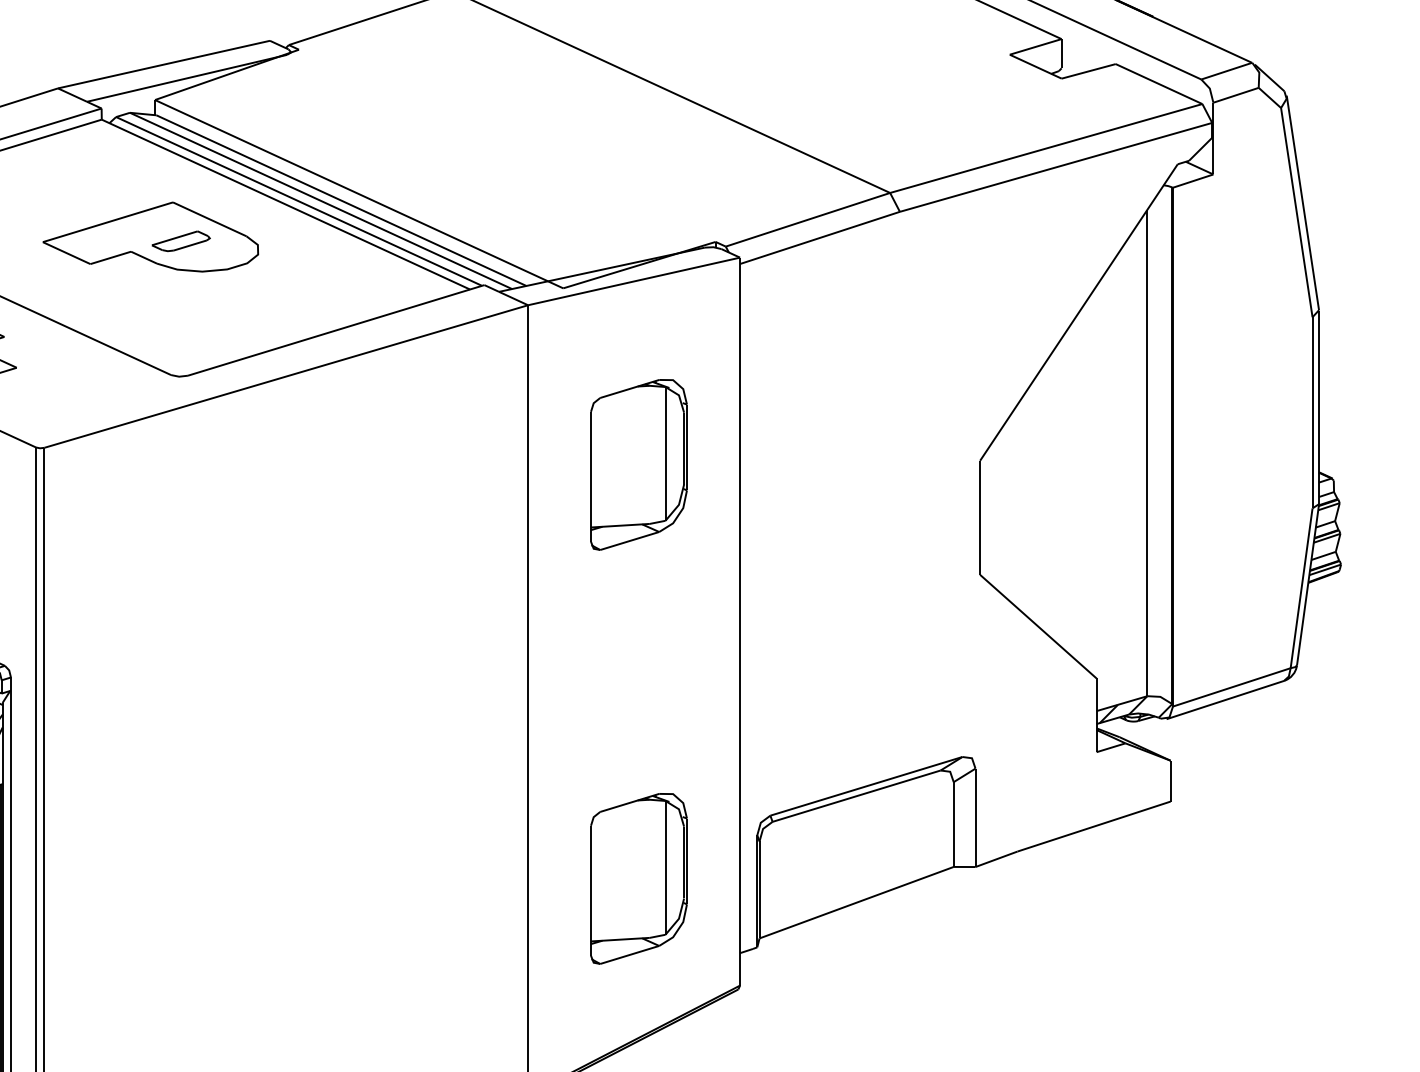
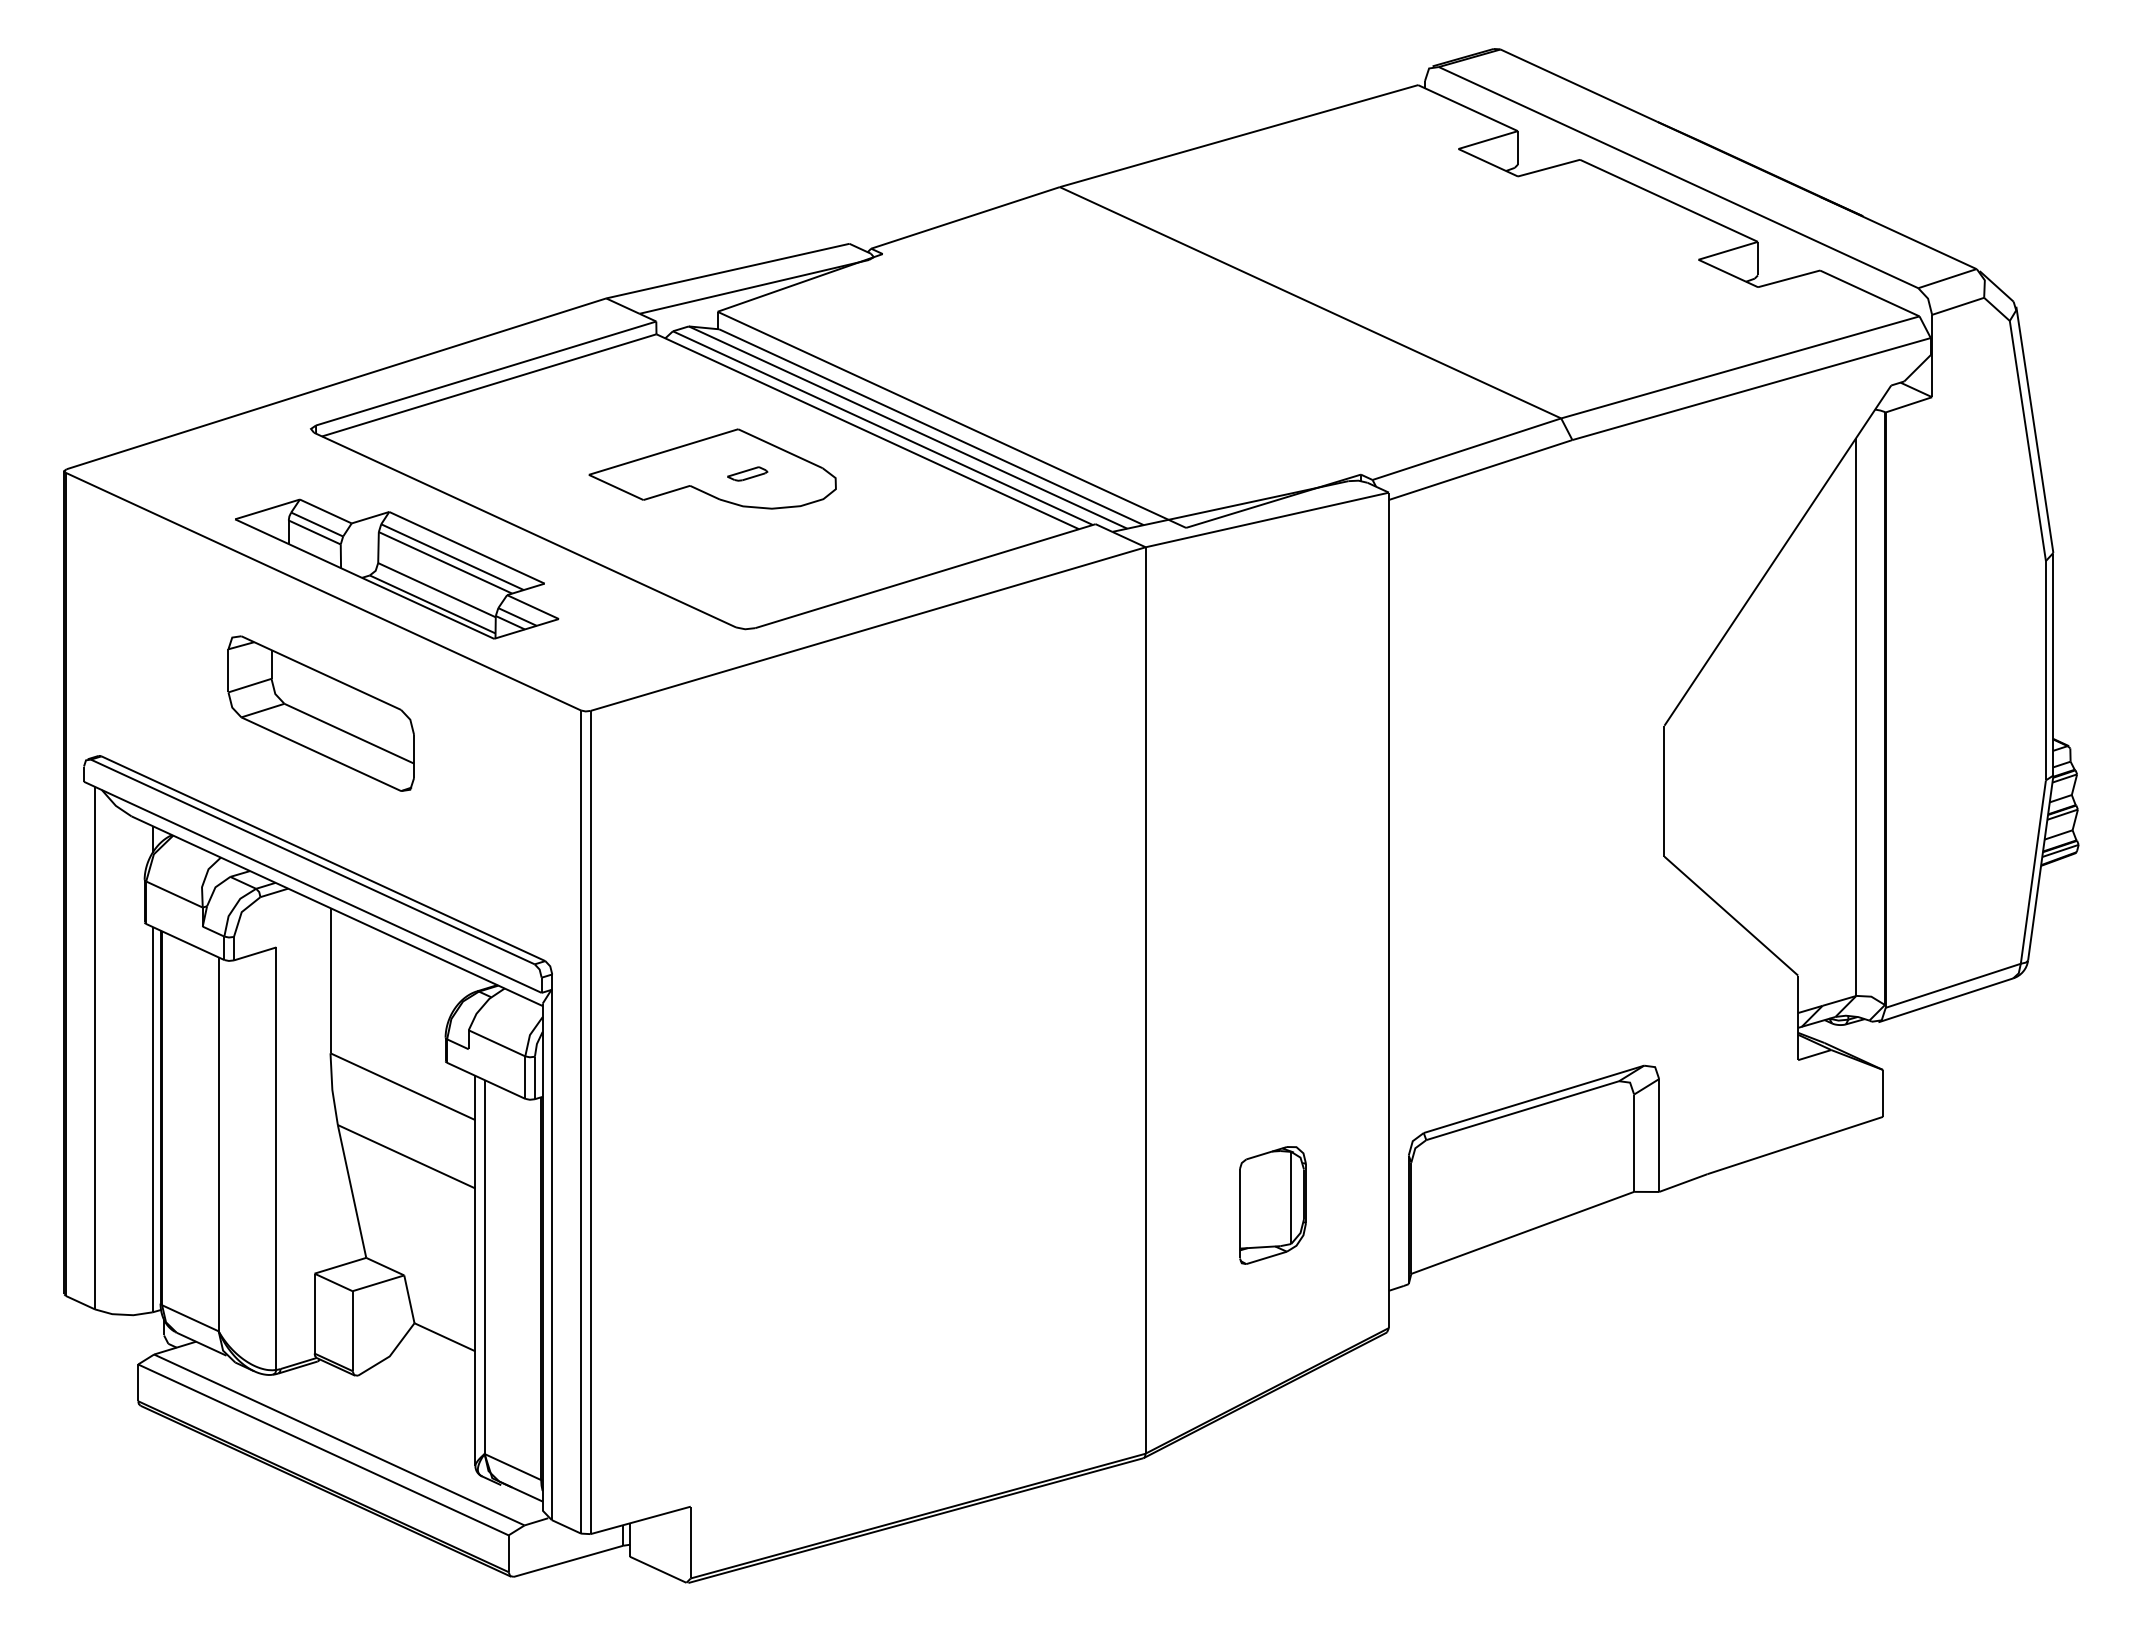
part: (181, 240) -> (747, 473), size x0.6
part: (638, 464) -> (1272, 730), removed
part: (638, 878) -> (1272, 1205), size x0.6

